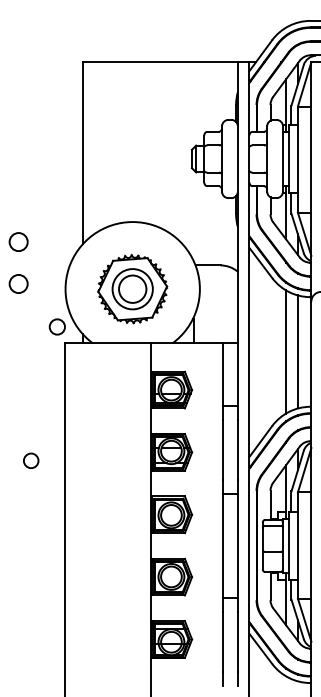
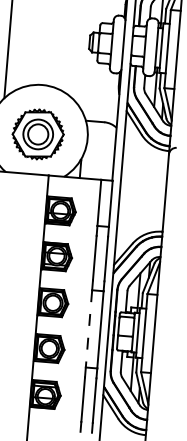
line: (286, 351) -> (147, 189), removed
line: (297, 351) -> (155, 190), removed
line: (222, 546) -> (88, 329), solid -> dashed

